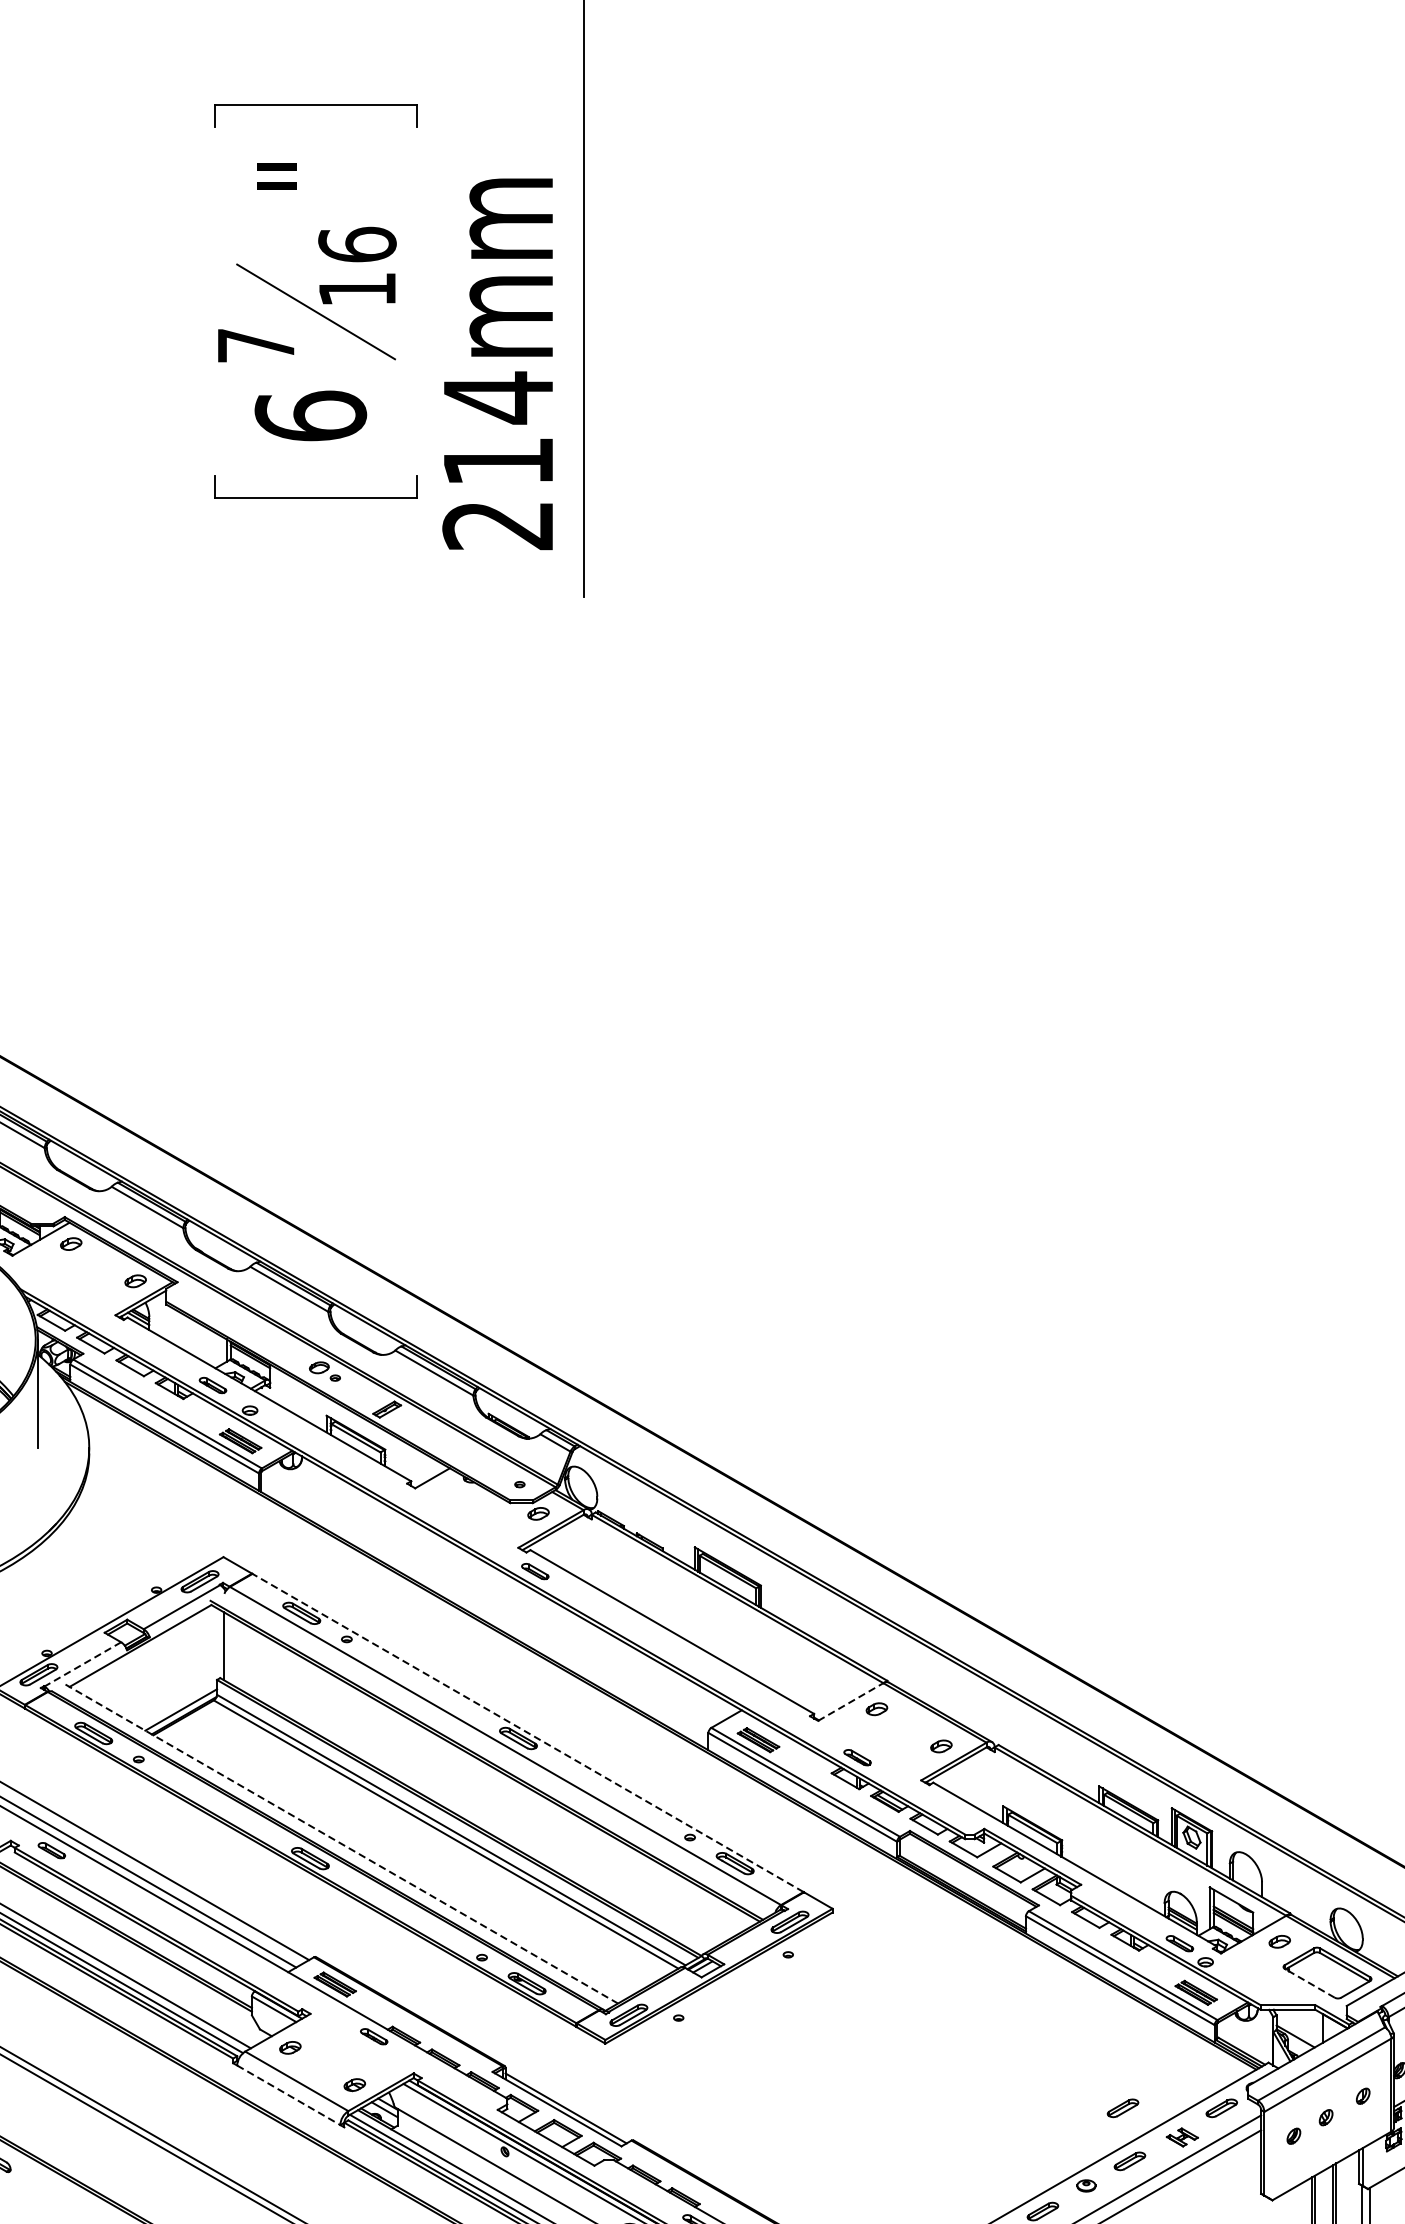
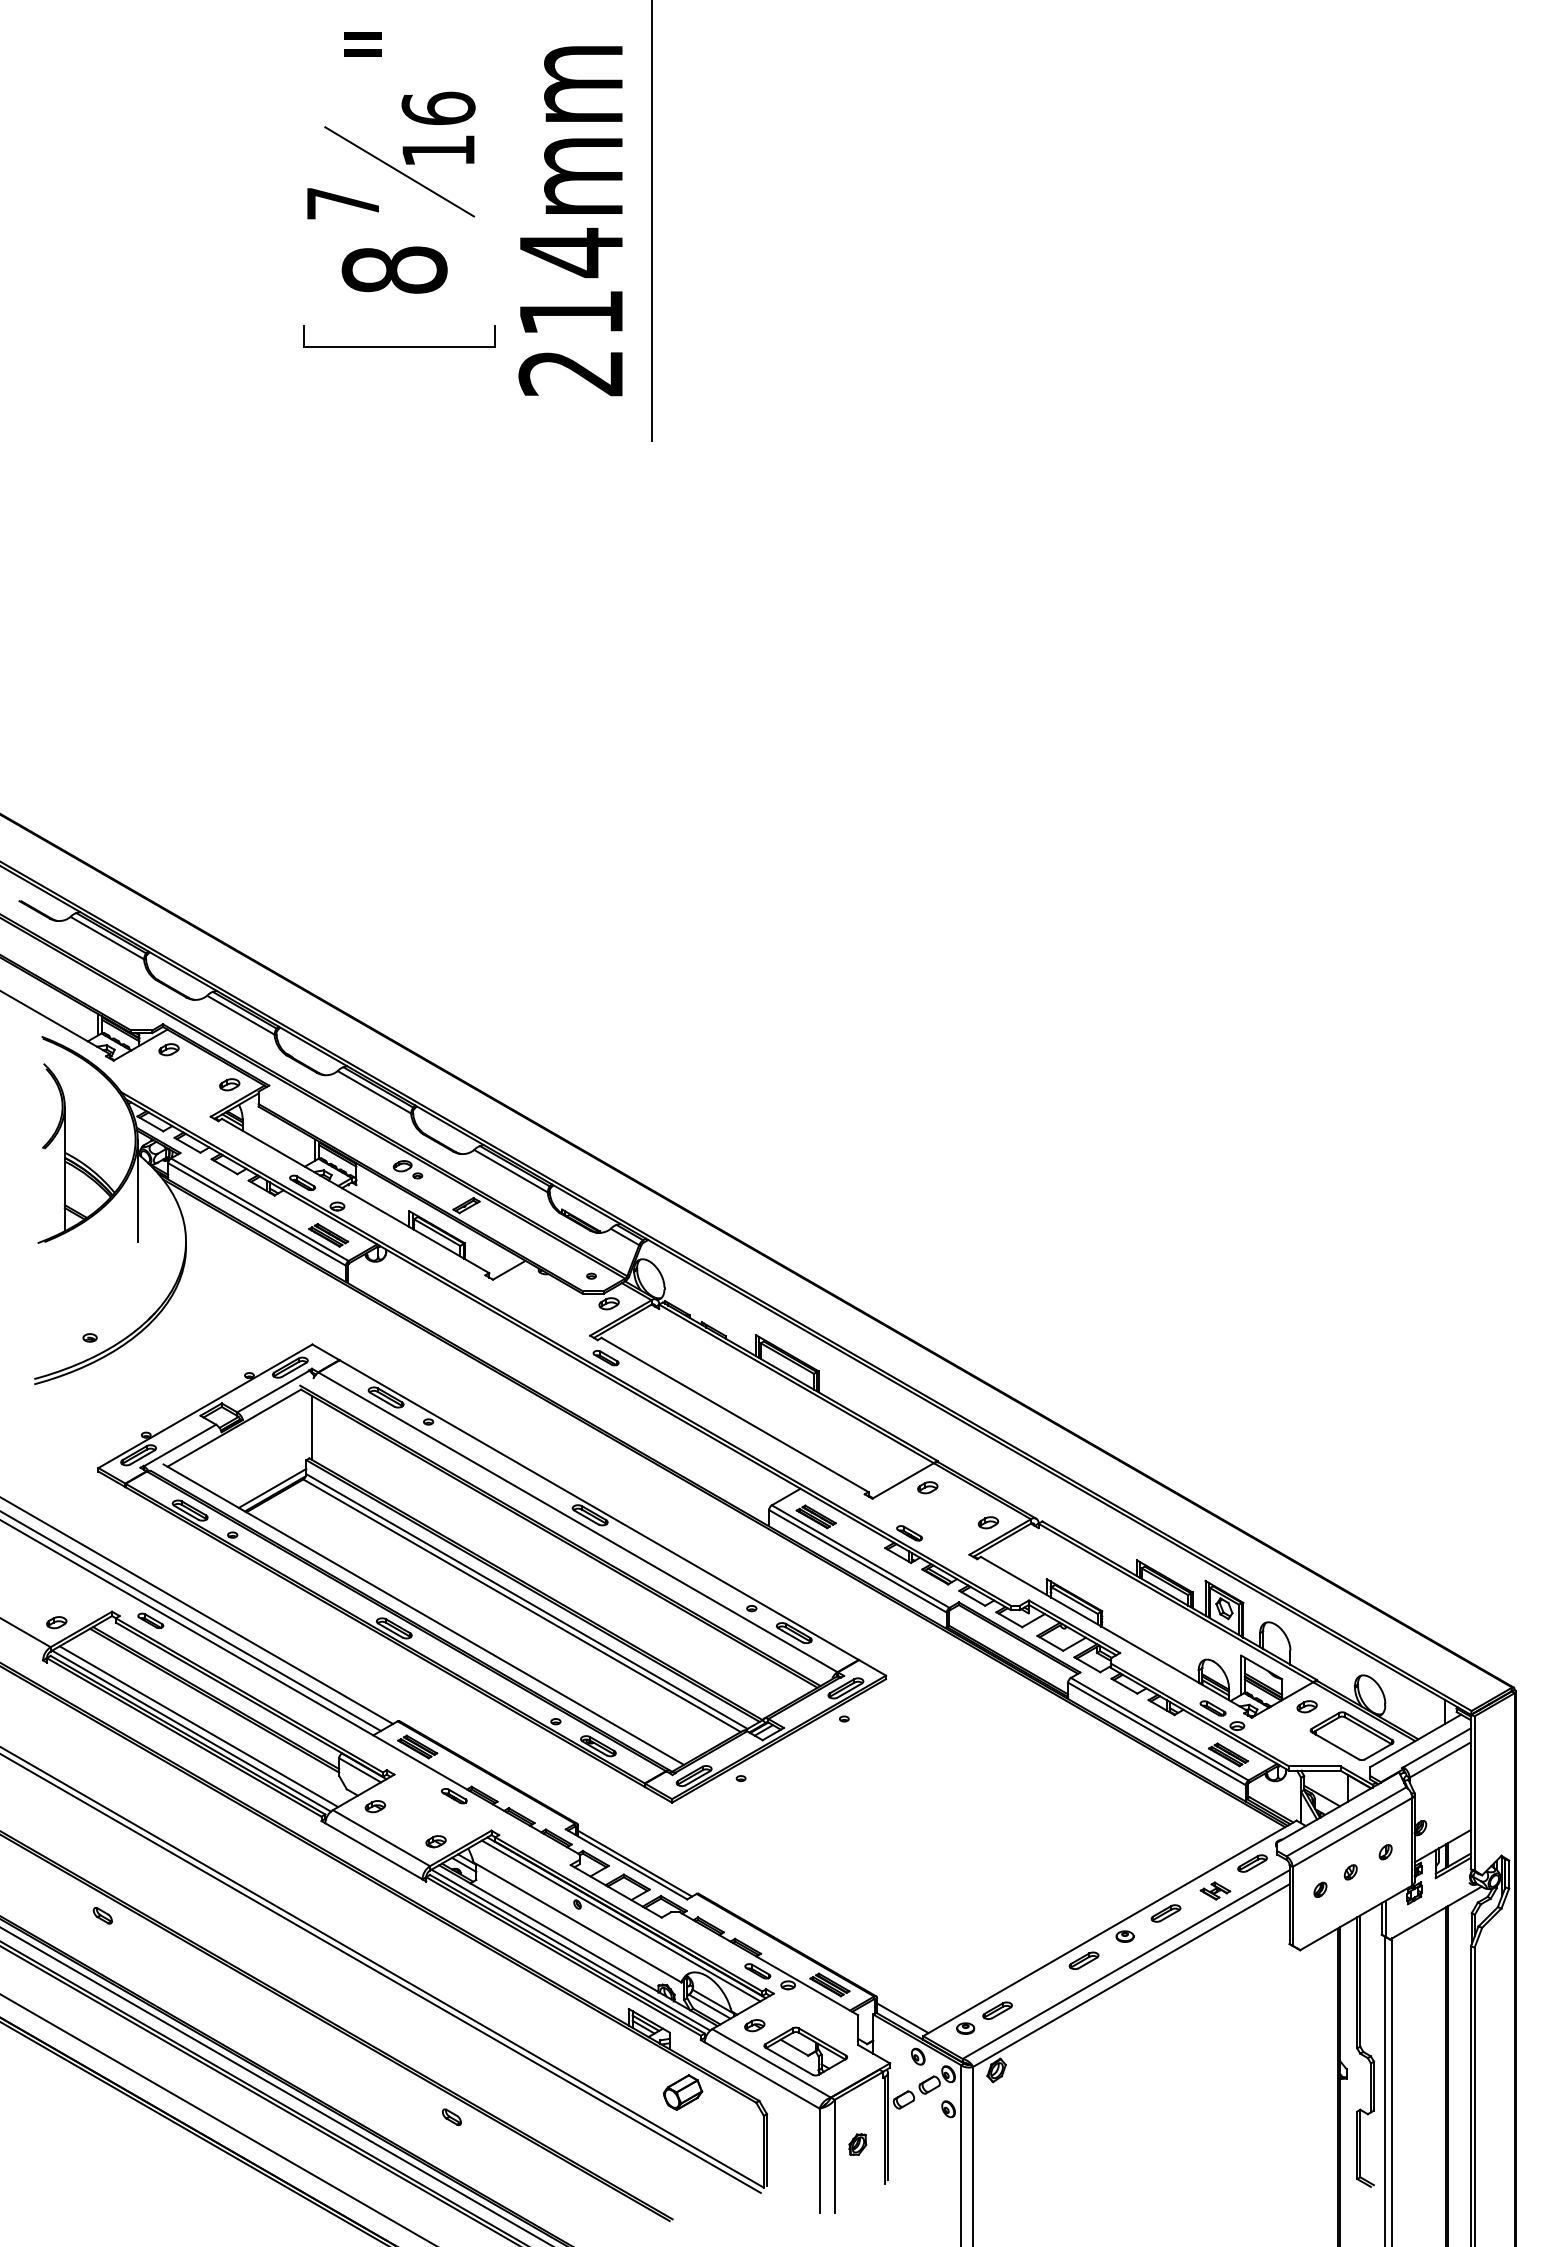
text: (310, 415) -> (394, 269), 6 -> 8
line: (83, 1664) -> (180, 1445), dashed -> solid
line: (851, 1701) -> (903, 1480), dashed -> solid
line: (528, 1733) -> (599, 1510), dashed -> solid
line: (342, 1843) -> (424, 1614), dashed -> solid
line: (1308, 1982) -> (1334, 1745), dashed -> solid
line: (289, 2095) -> (374, 1851), dashed -> solid
part: (1123, 2108) -> (1159, 1863), removed

